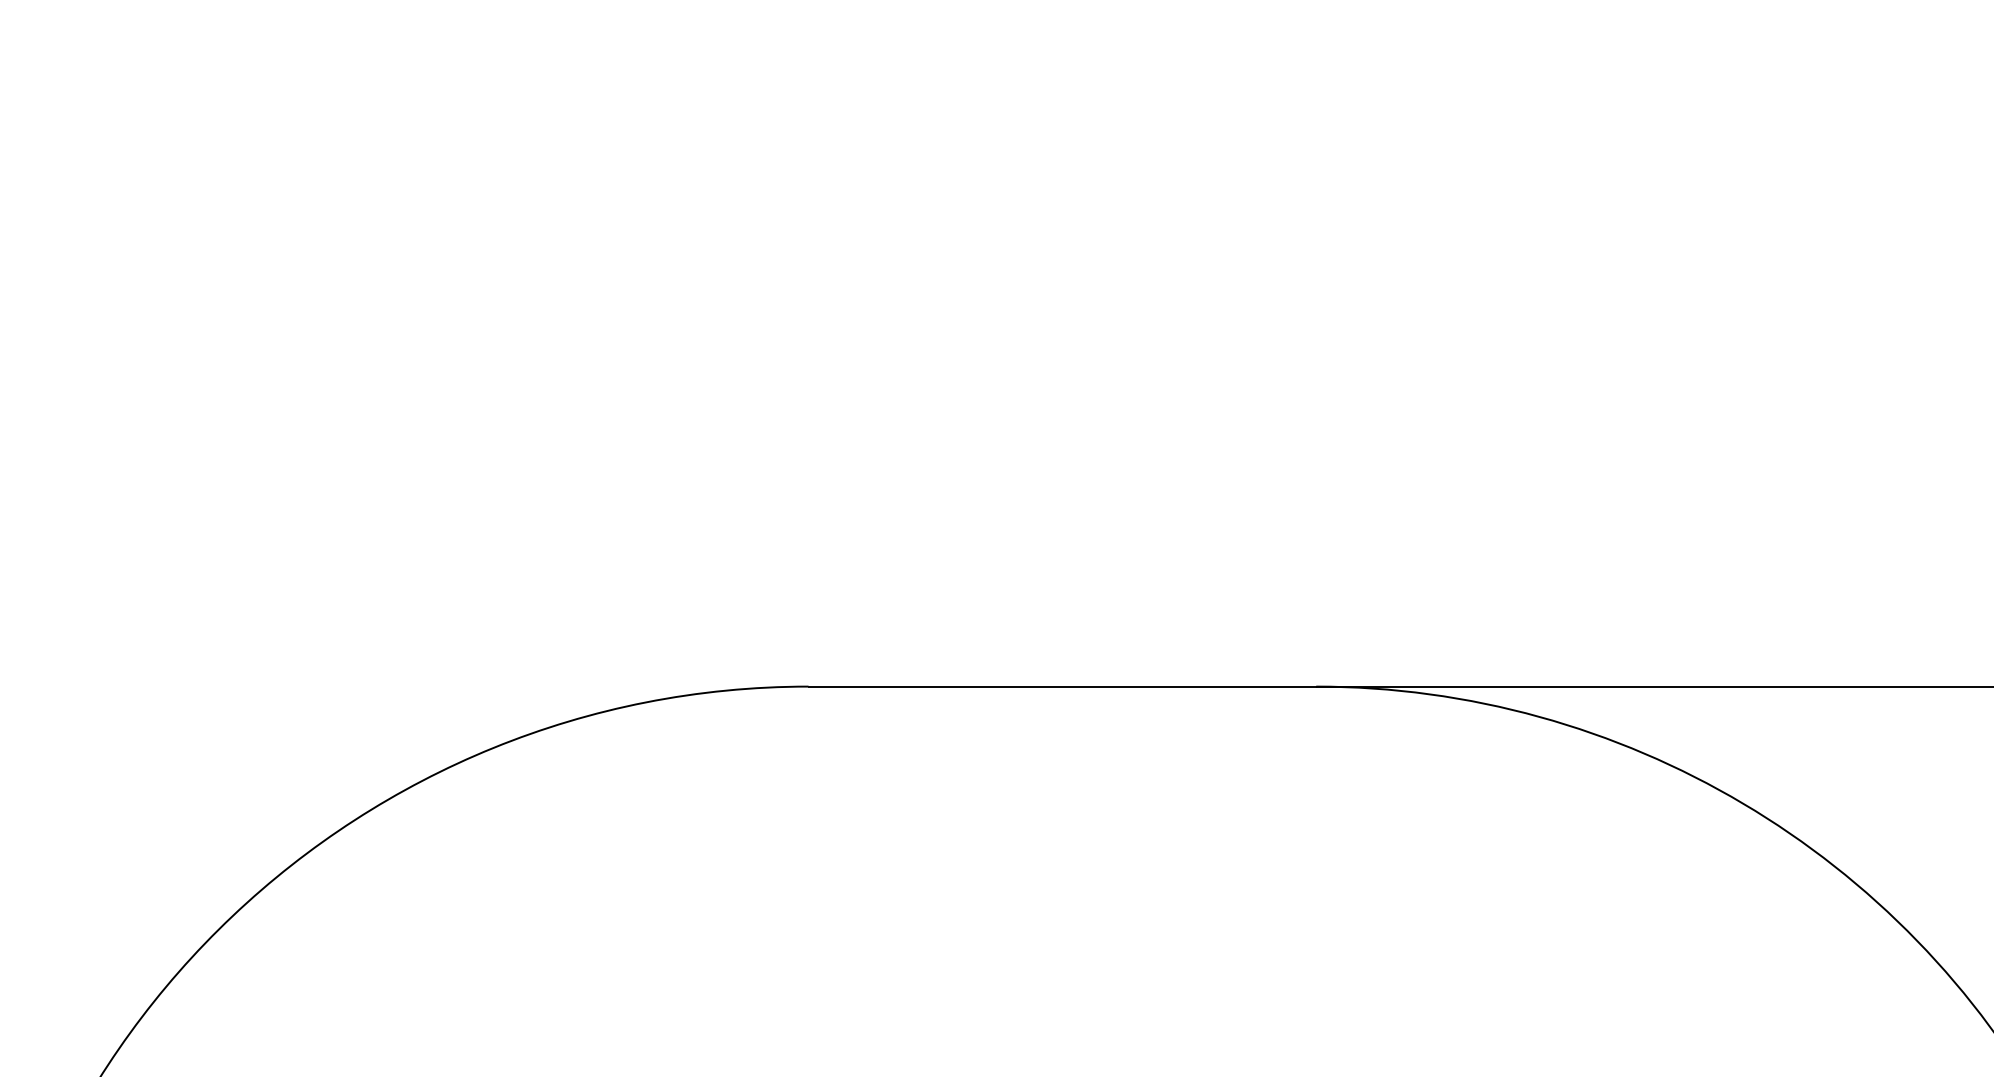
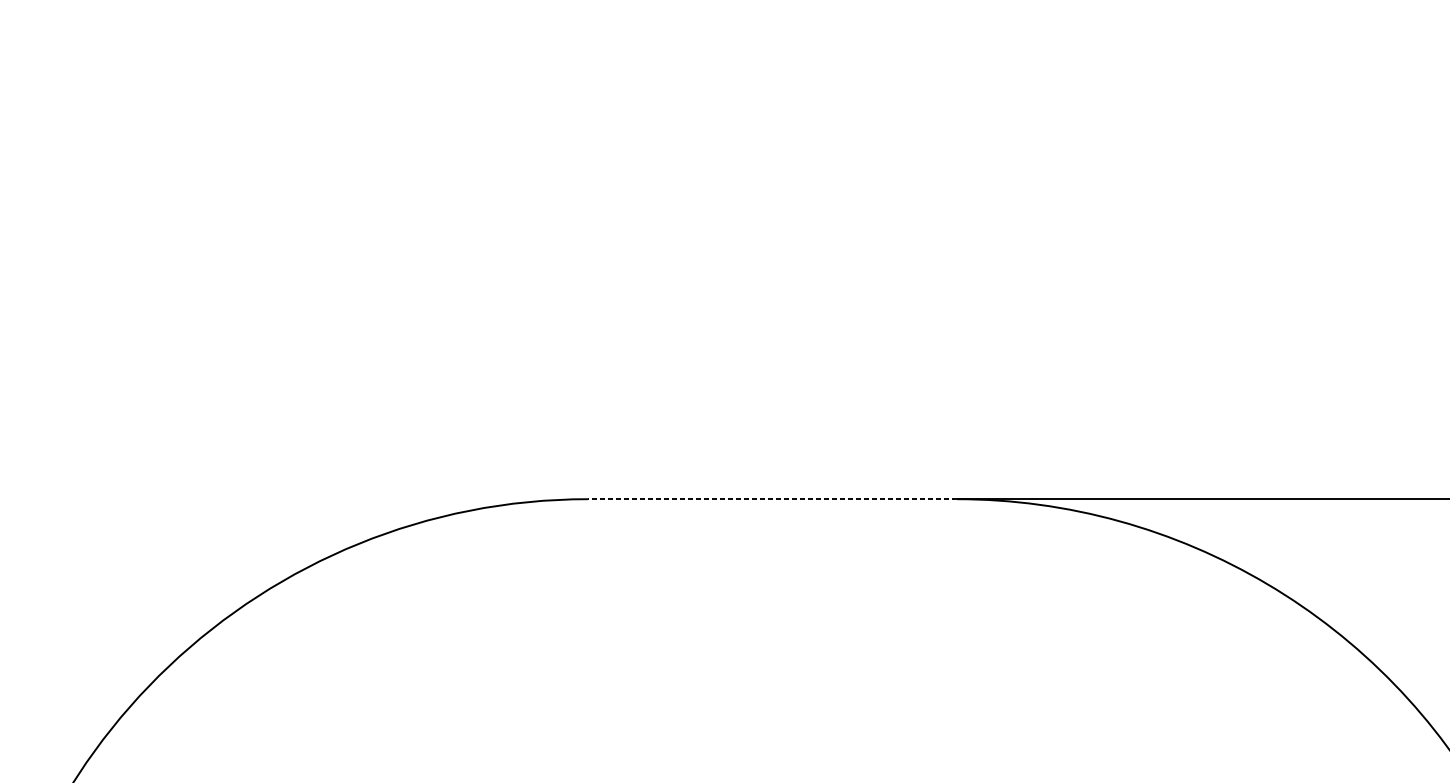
line: (1062, 686) -> (772, 499), solid -> dashed

